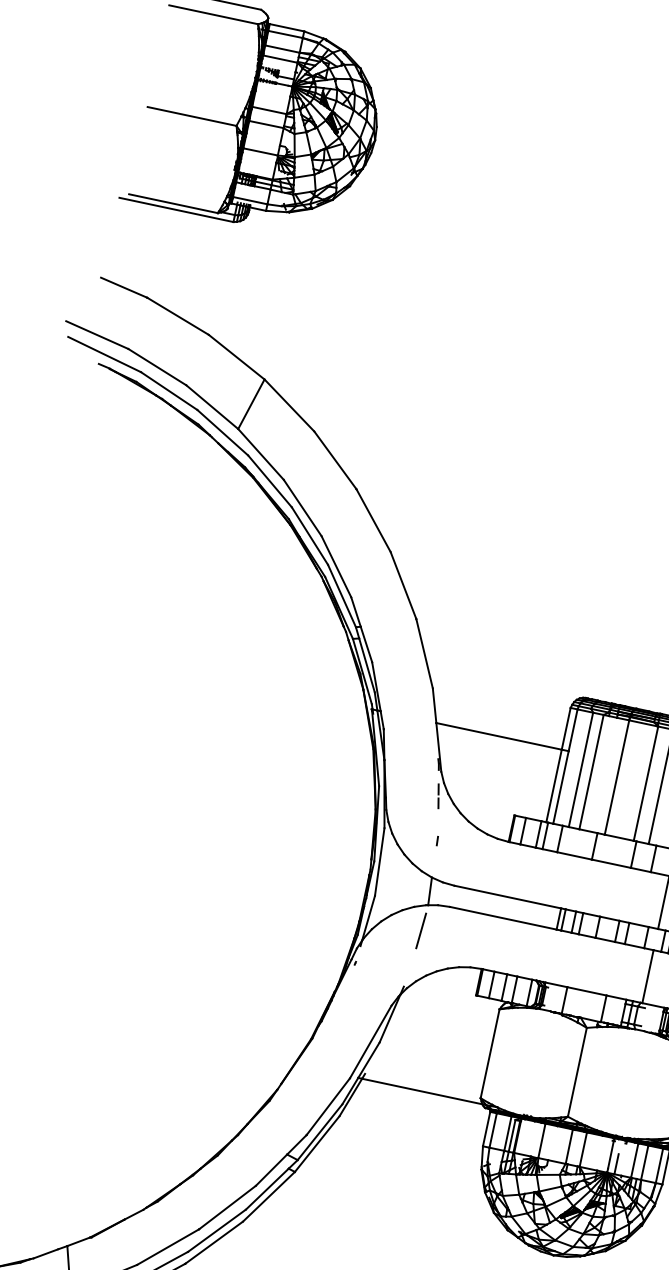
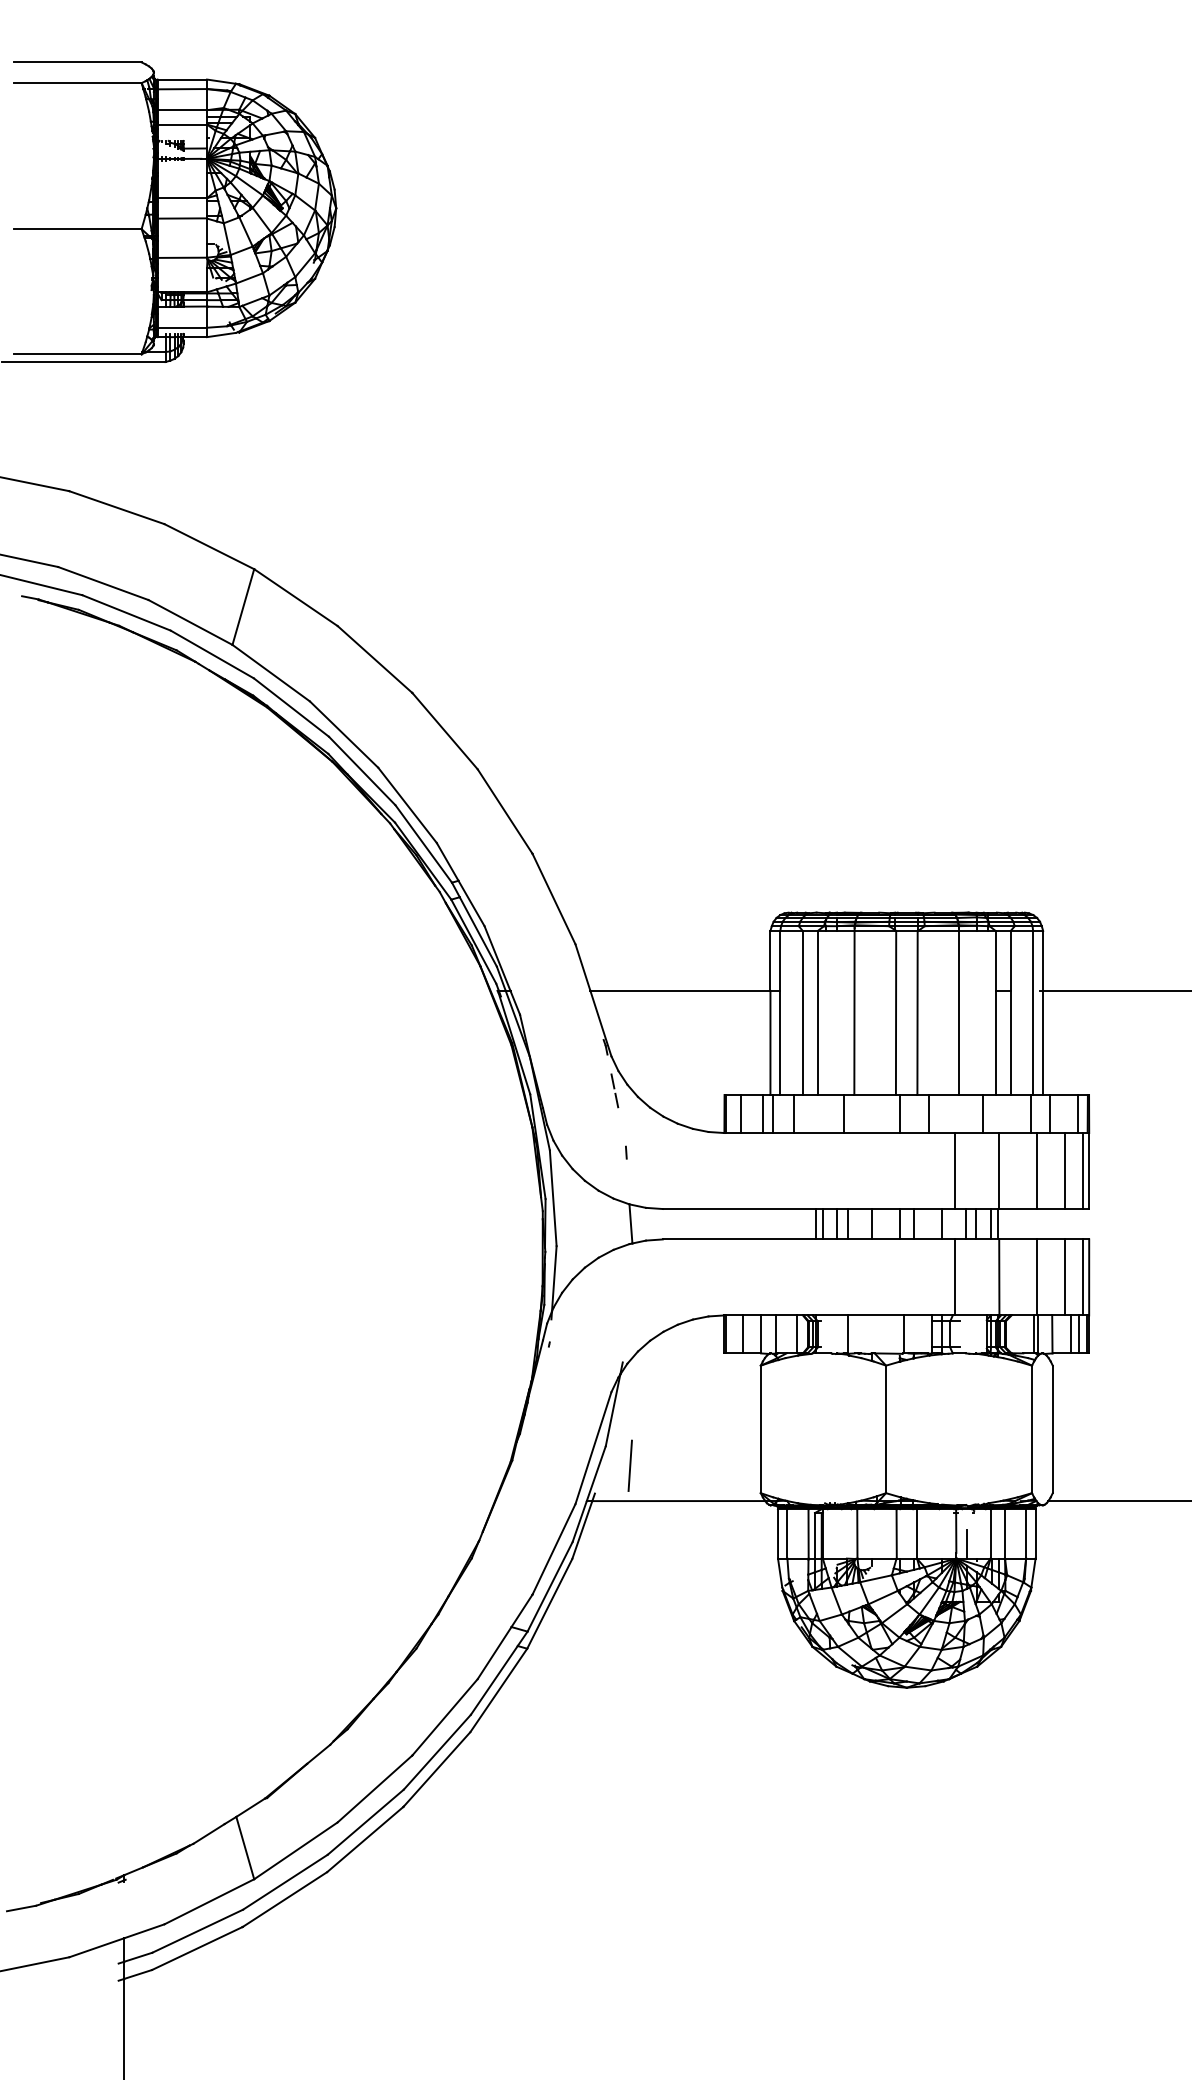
line: (420, 930) -> (629, 1465), moved

